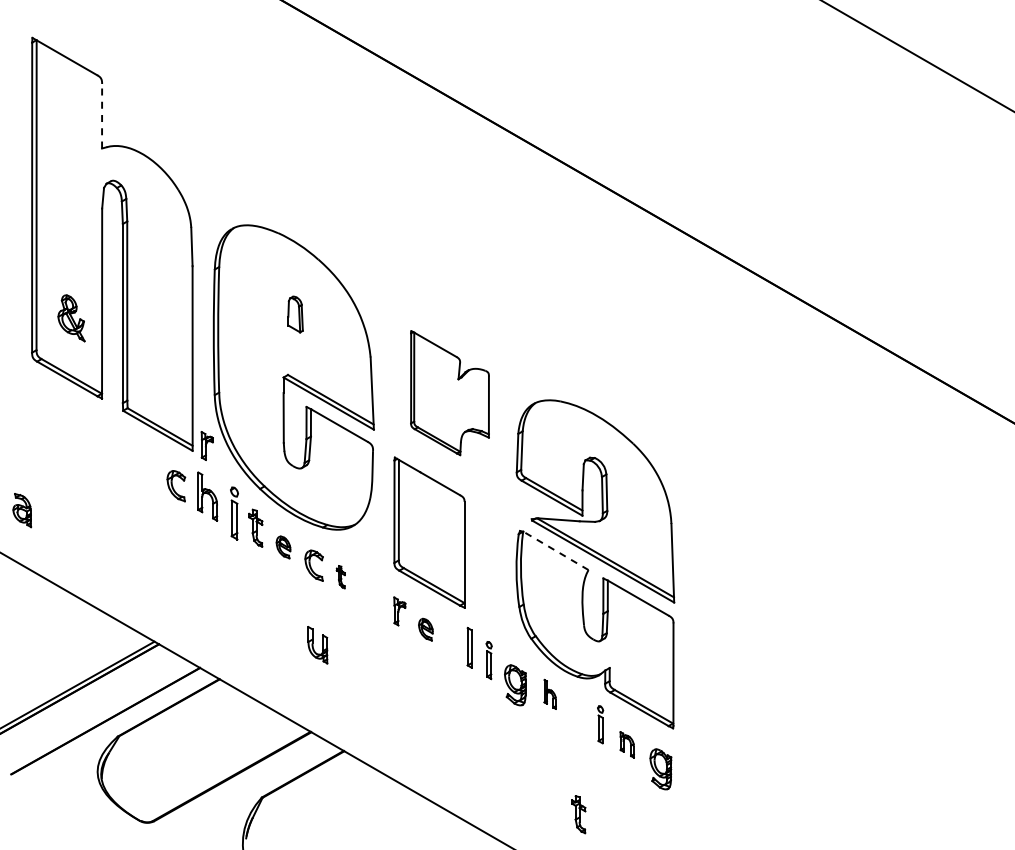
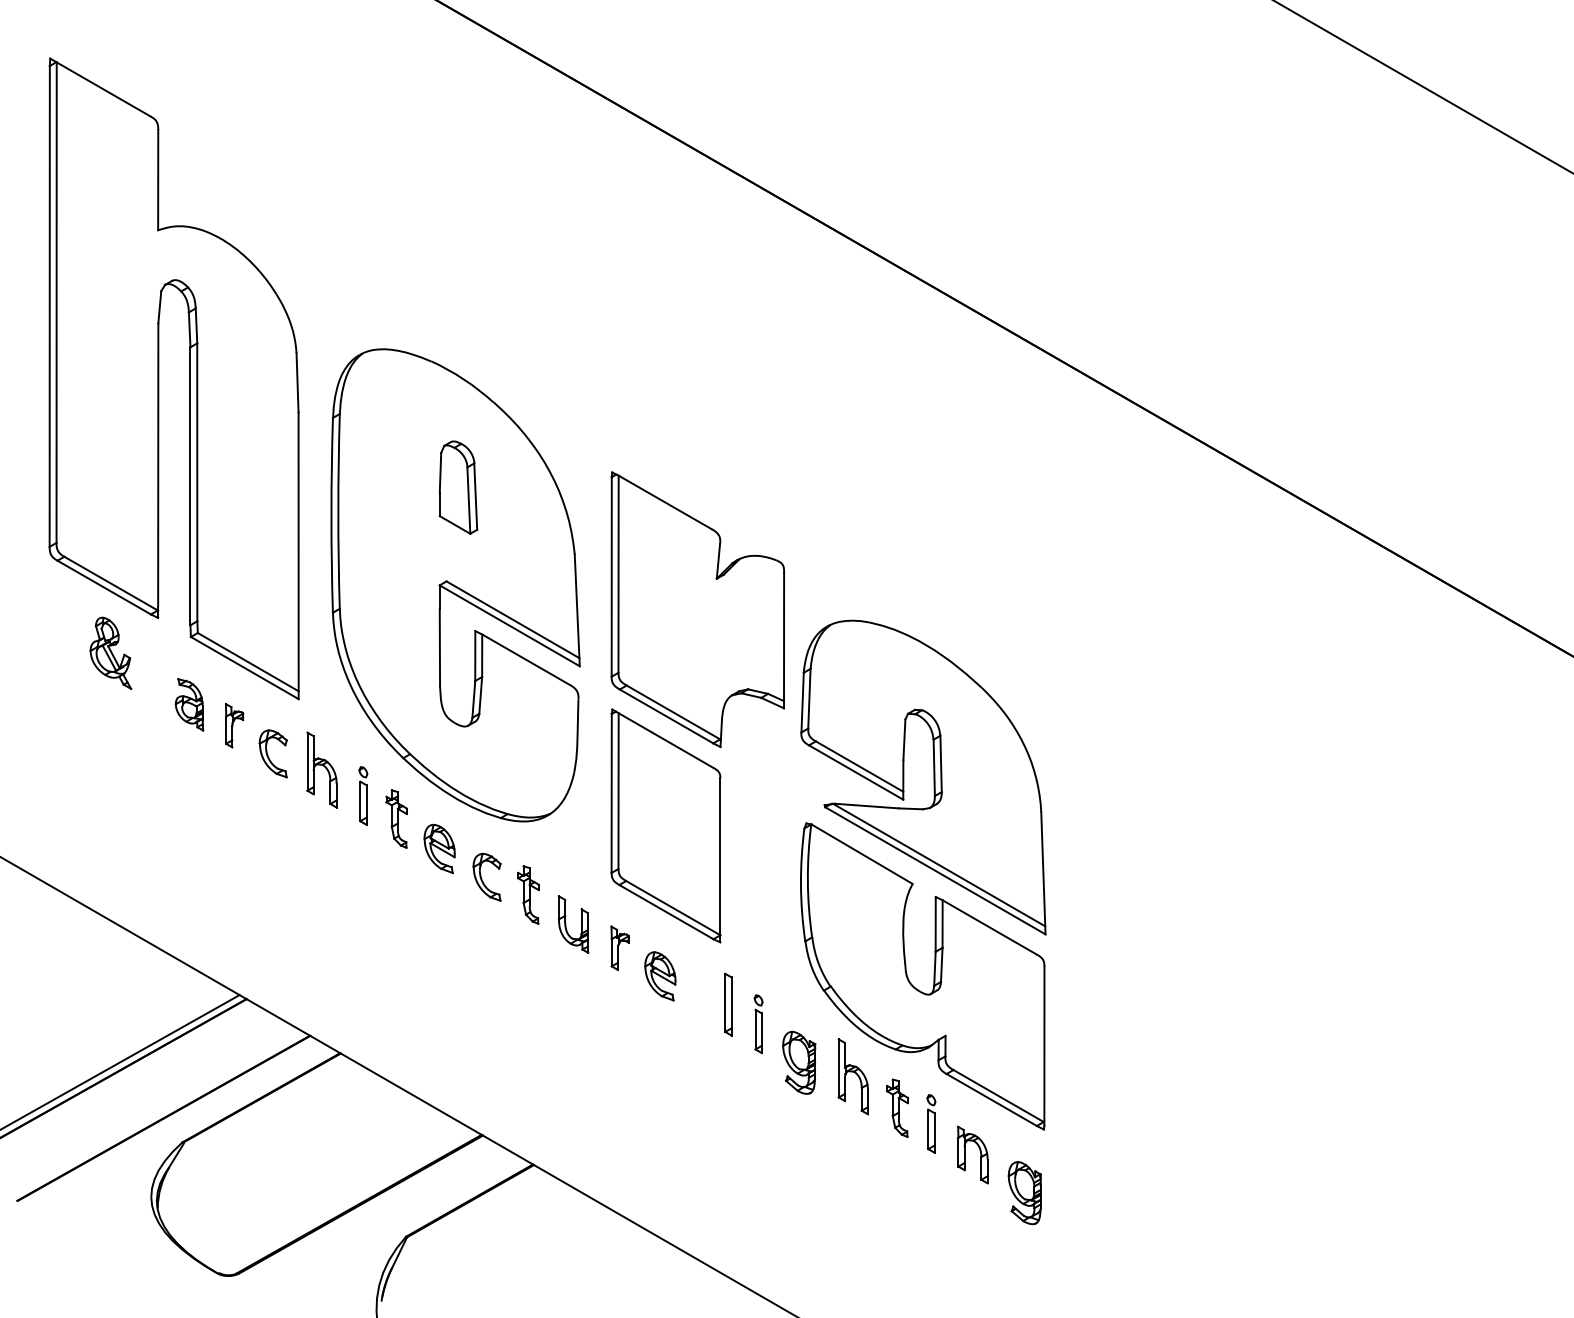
line: (102, 115) -> (158, 178), dashed -> solid
part: (295, 314) -> (458, 487), size x1.67
part: (71, 318) -> (110, 653), moved
part: (449, 392) -> (697, 608), size x1.43
part: (206, 445) -> (233, 724), moved
part: (22, 510) -> (189, 704), moved
part: (233, 512) -> (362, 794), size x0.71
part: (283, 547) -> (439, 848), size x1.43
line: (555, 550) -> (861, 853), dashed -> solid
part: (340, 576) -> (527, 893), size x1.67
part: (425, 629) -> (659, 976), size x1.43
part: (317, 645) -> (572, 924), moved
part: (549, 694) -> (852, 1076), size x1.67
part: (626, 744) -> (971, 1154), size x1.43
part: (578, 814) -> (897, 1108), moved

